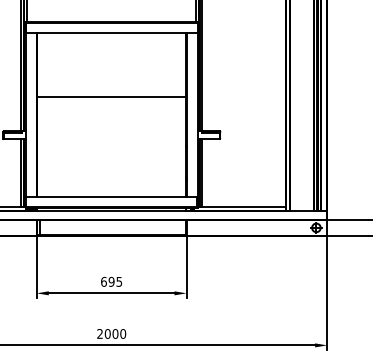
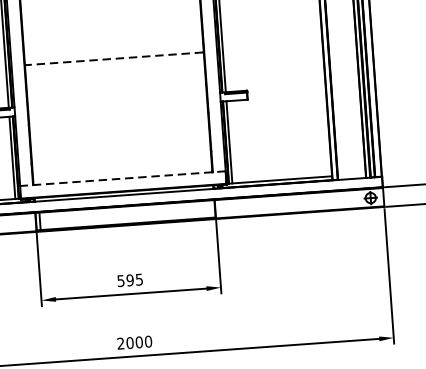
line: (111, 96) -> (114, 58), solid -> dashed
line: (111, 196) -> (122, 178), solid -> dashed
text: (103, 281) -> (120, 280), 695 -> 595

